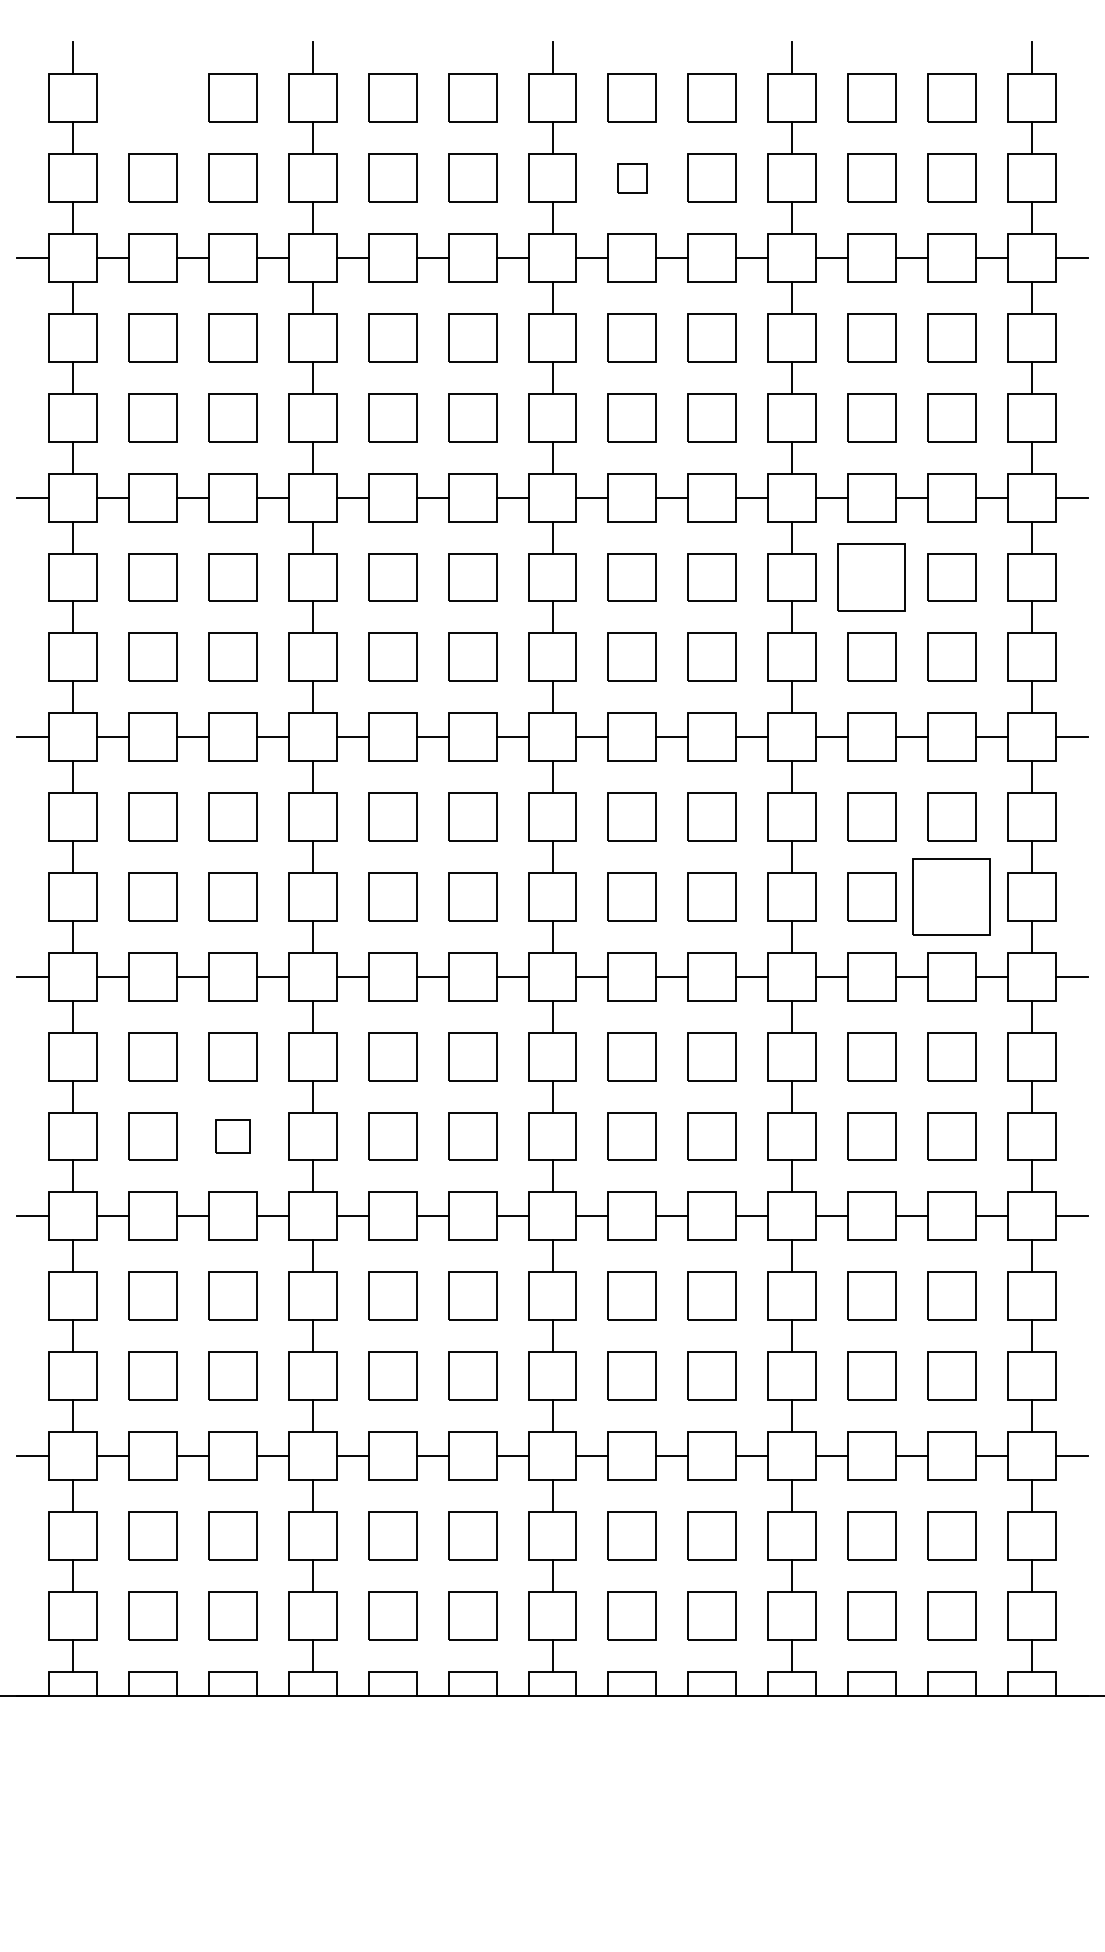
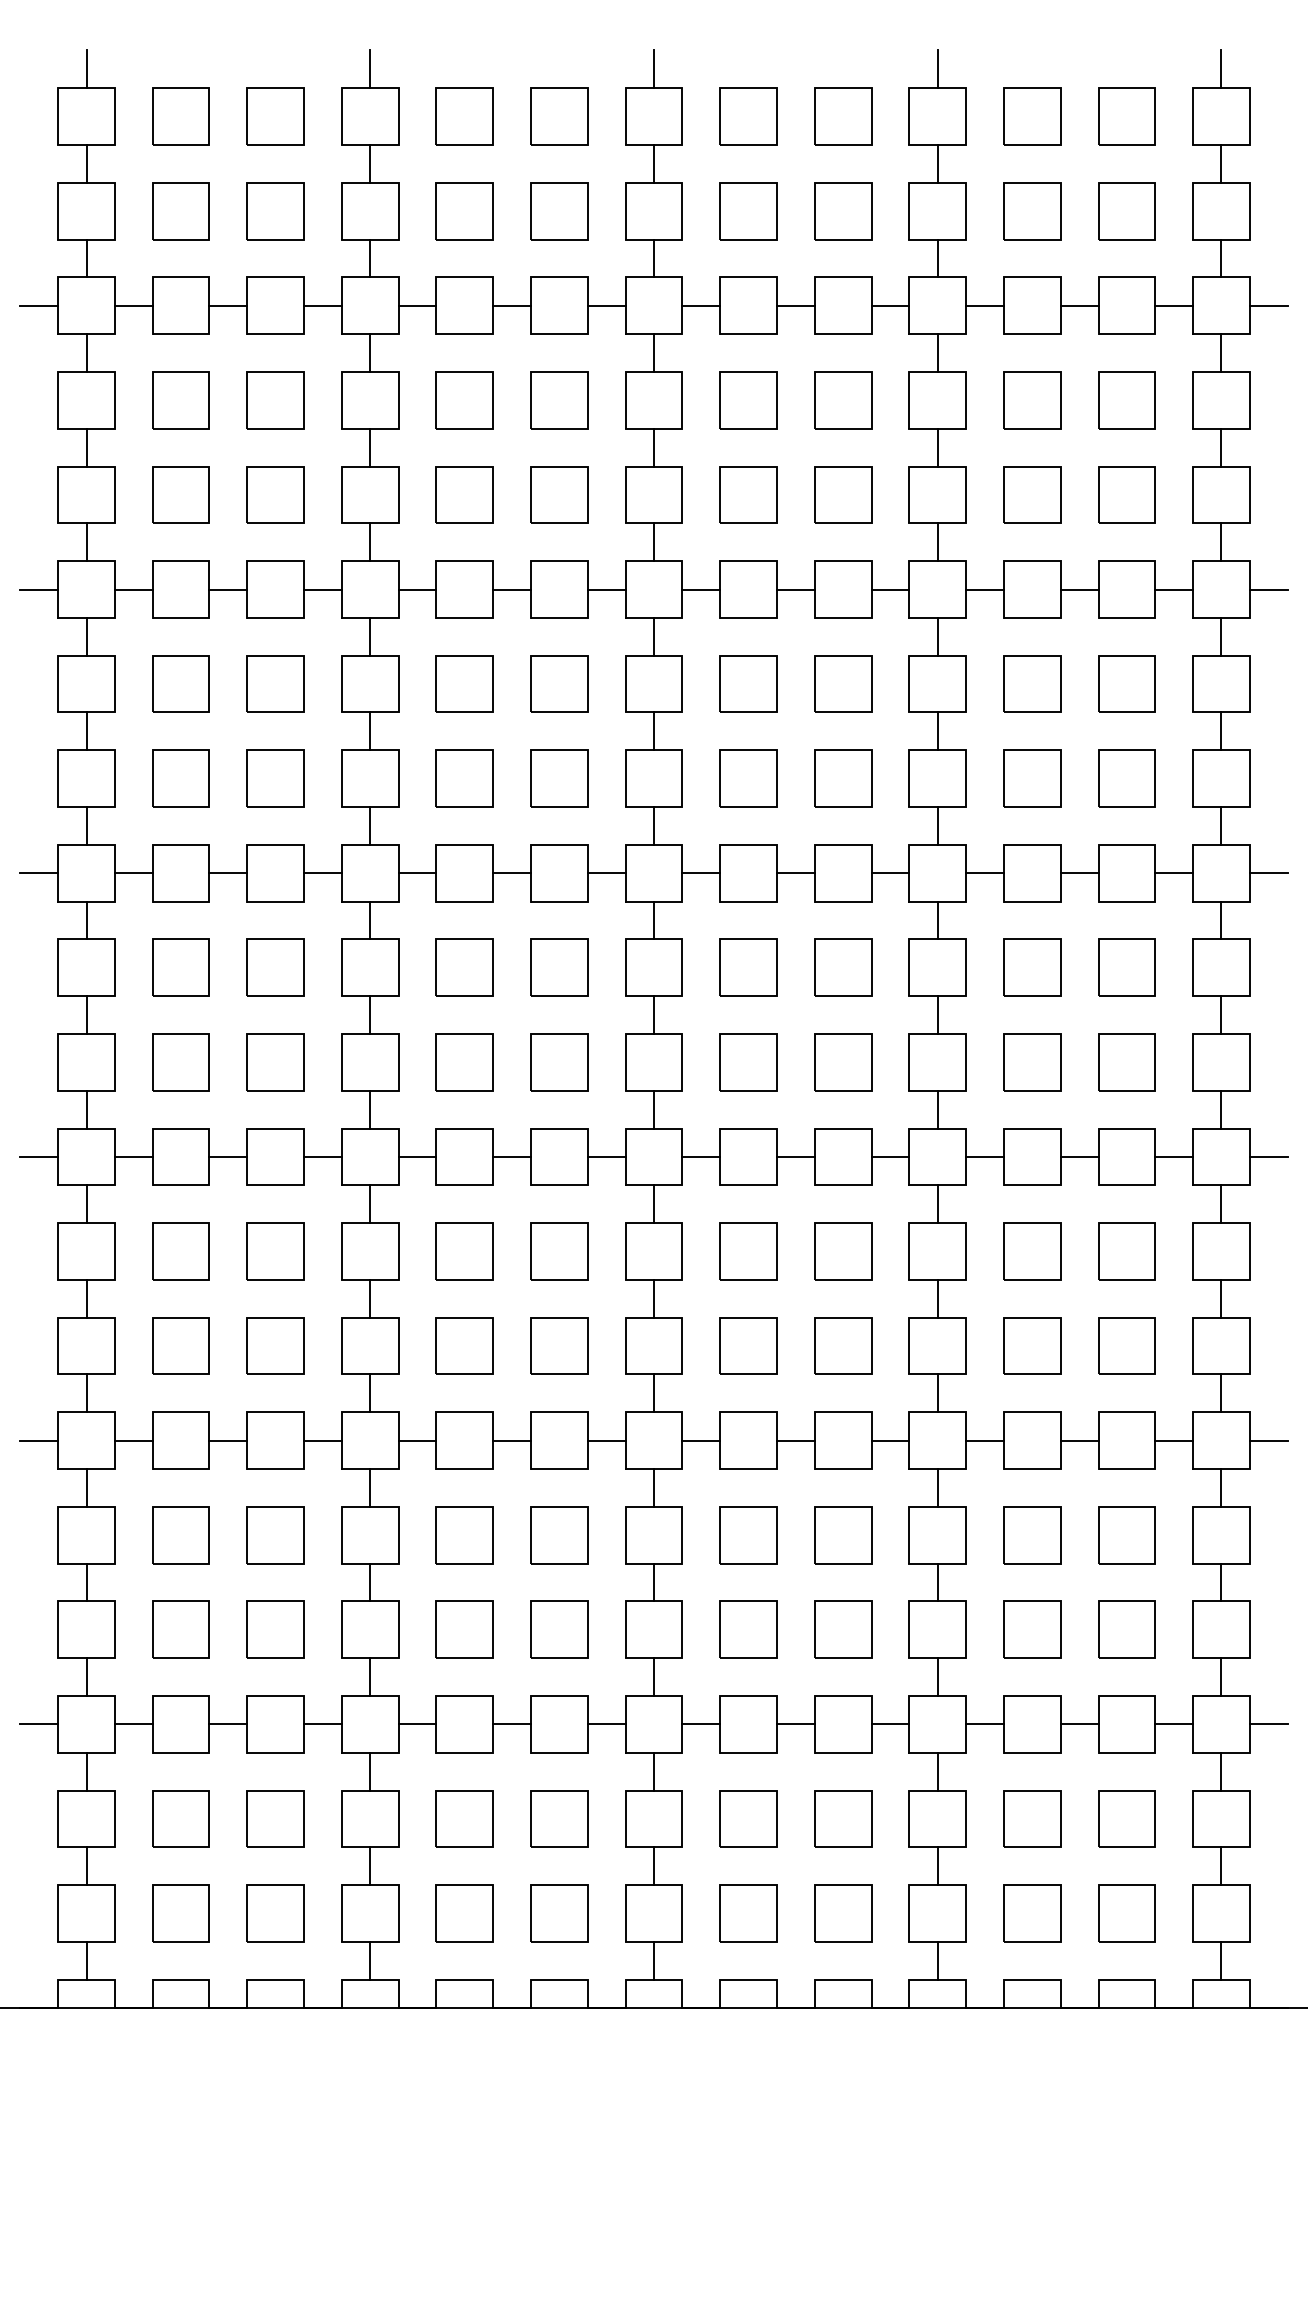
part: (152, 98) -> (180, 116), added
part: (632, 178) -> (748, 211), size x1.67
part: (872, 576) -> (1032, 683), size x0.71
part: (951, 897) -> (1126, 1062), size x0.62
part: (232, 1136) -> (275, 1345), size x1.43

